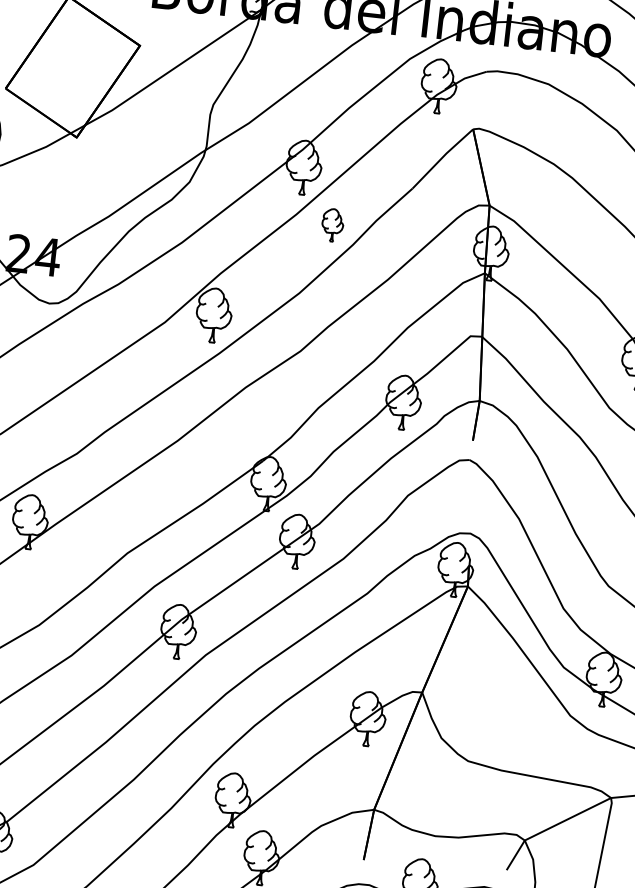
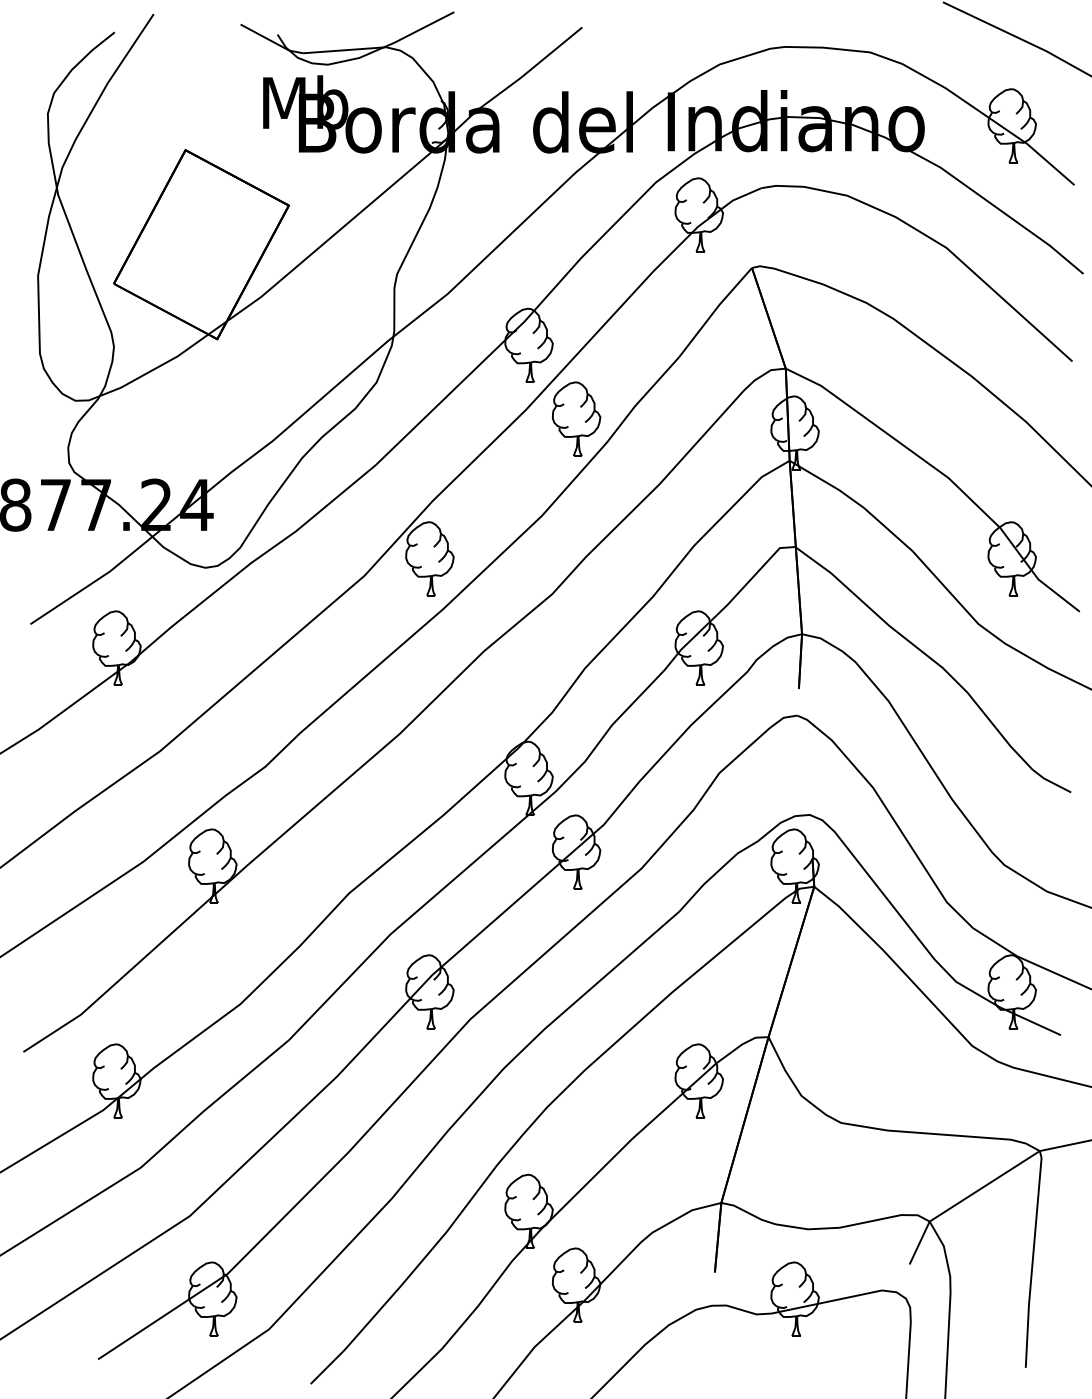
part: (332, 224) -> (576, 418), size x1.67

